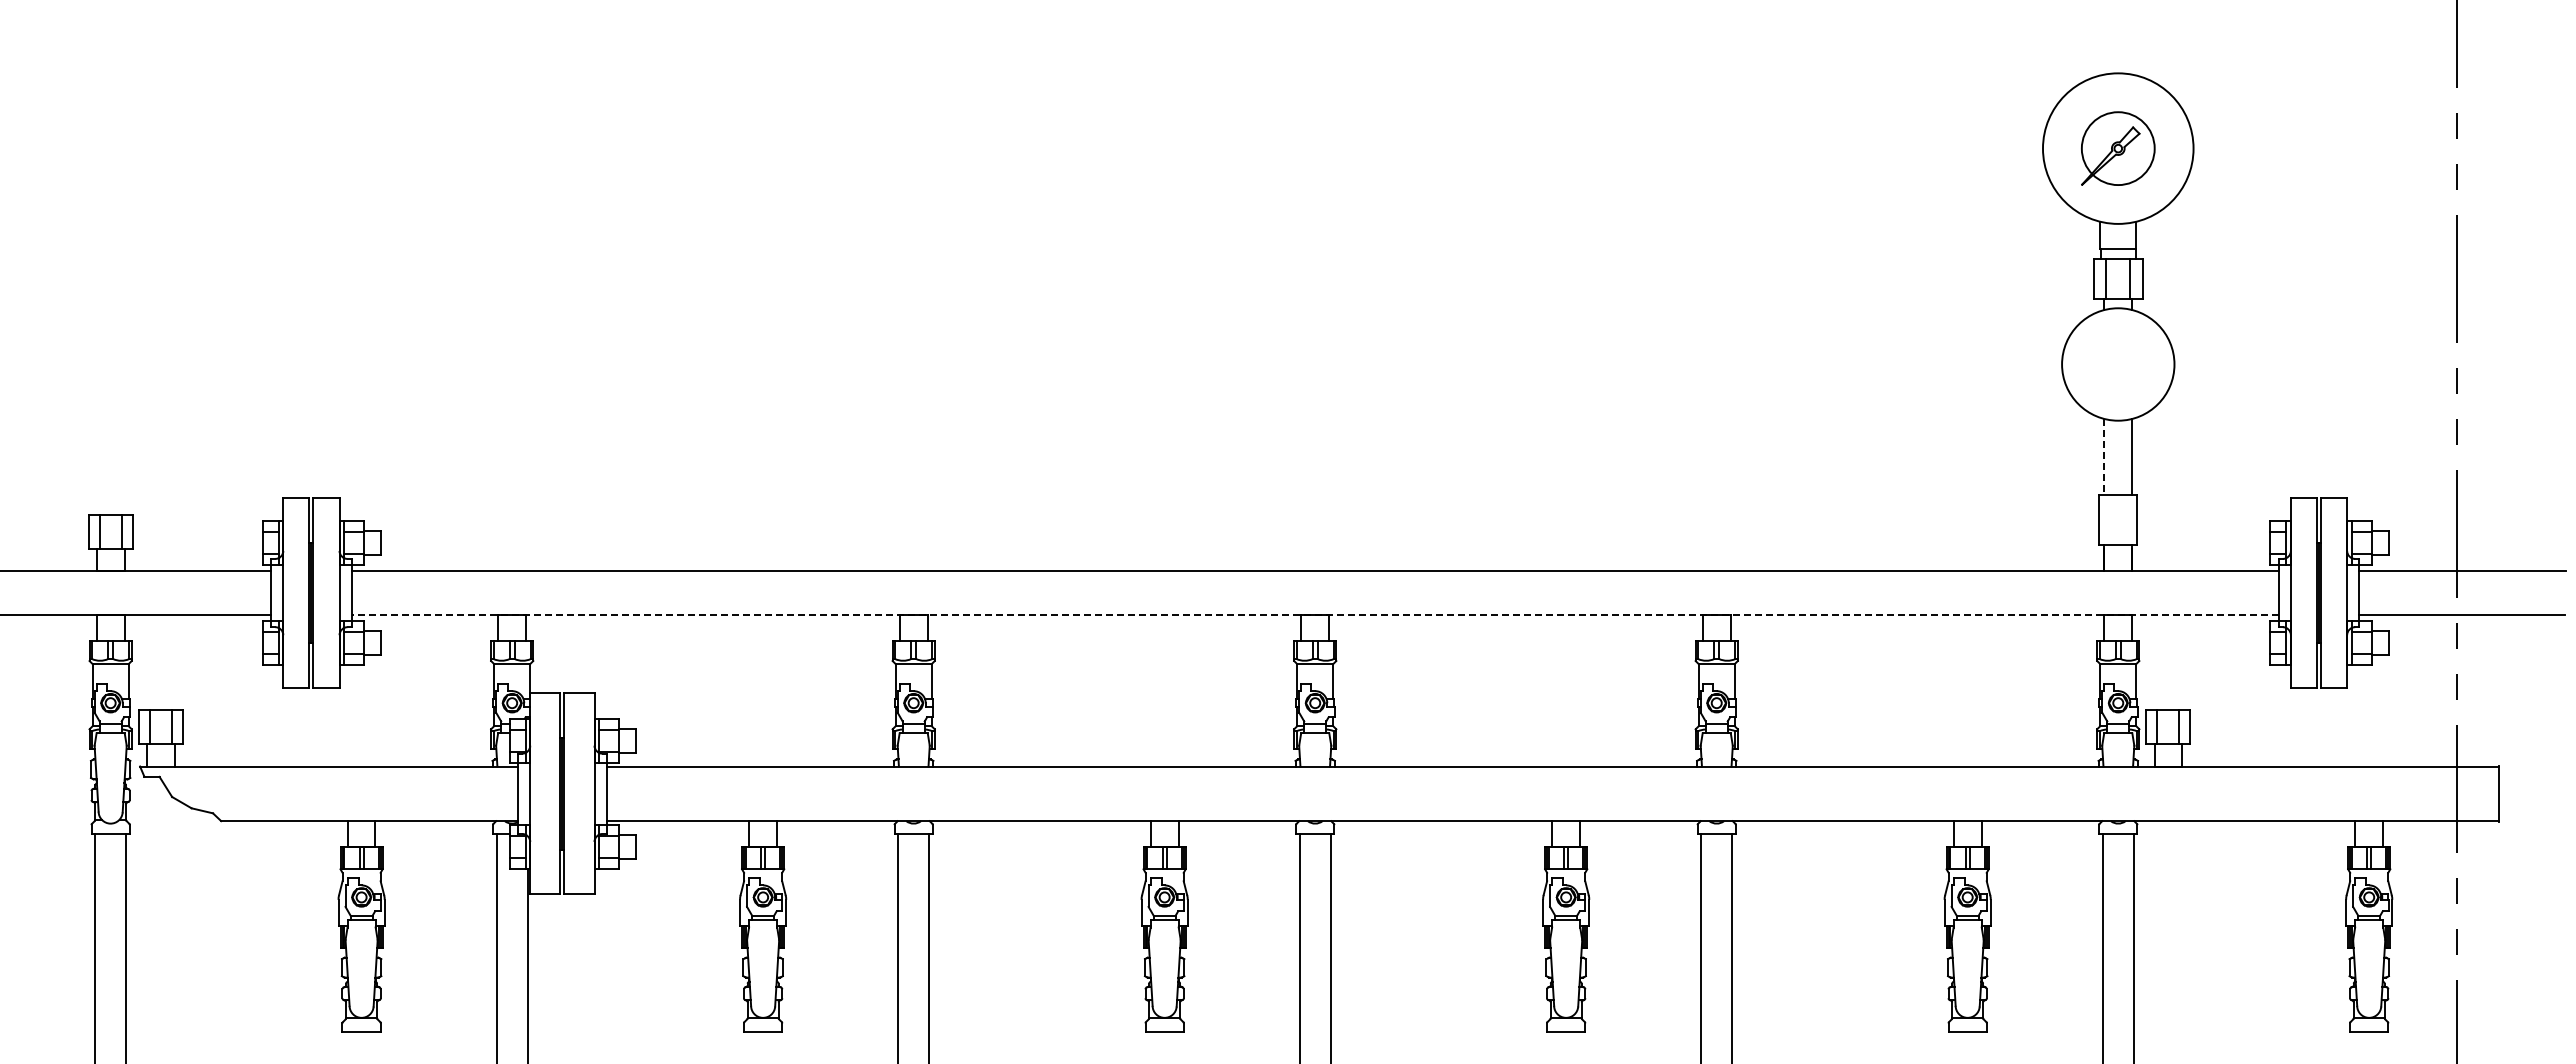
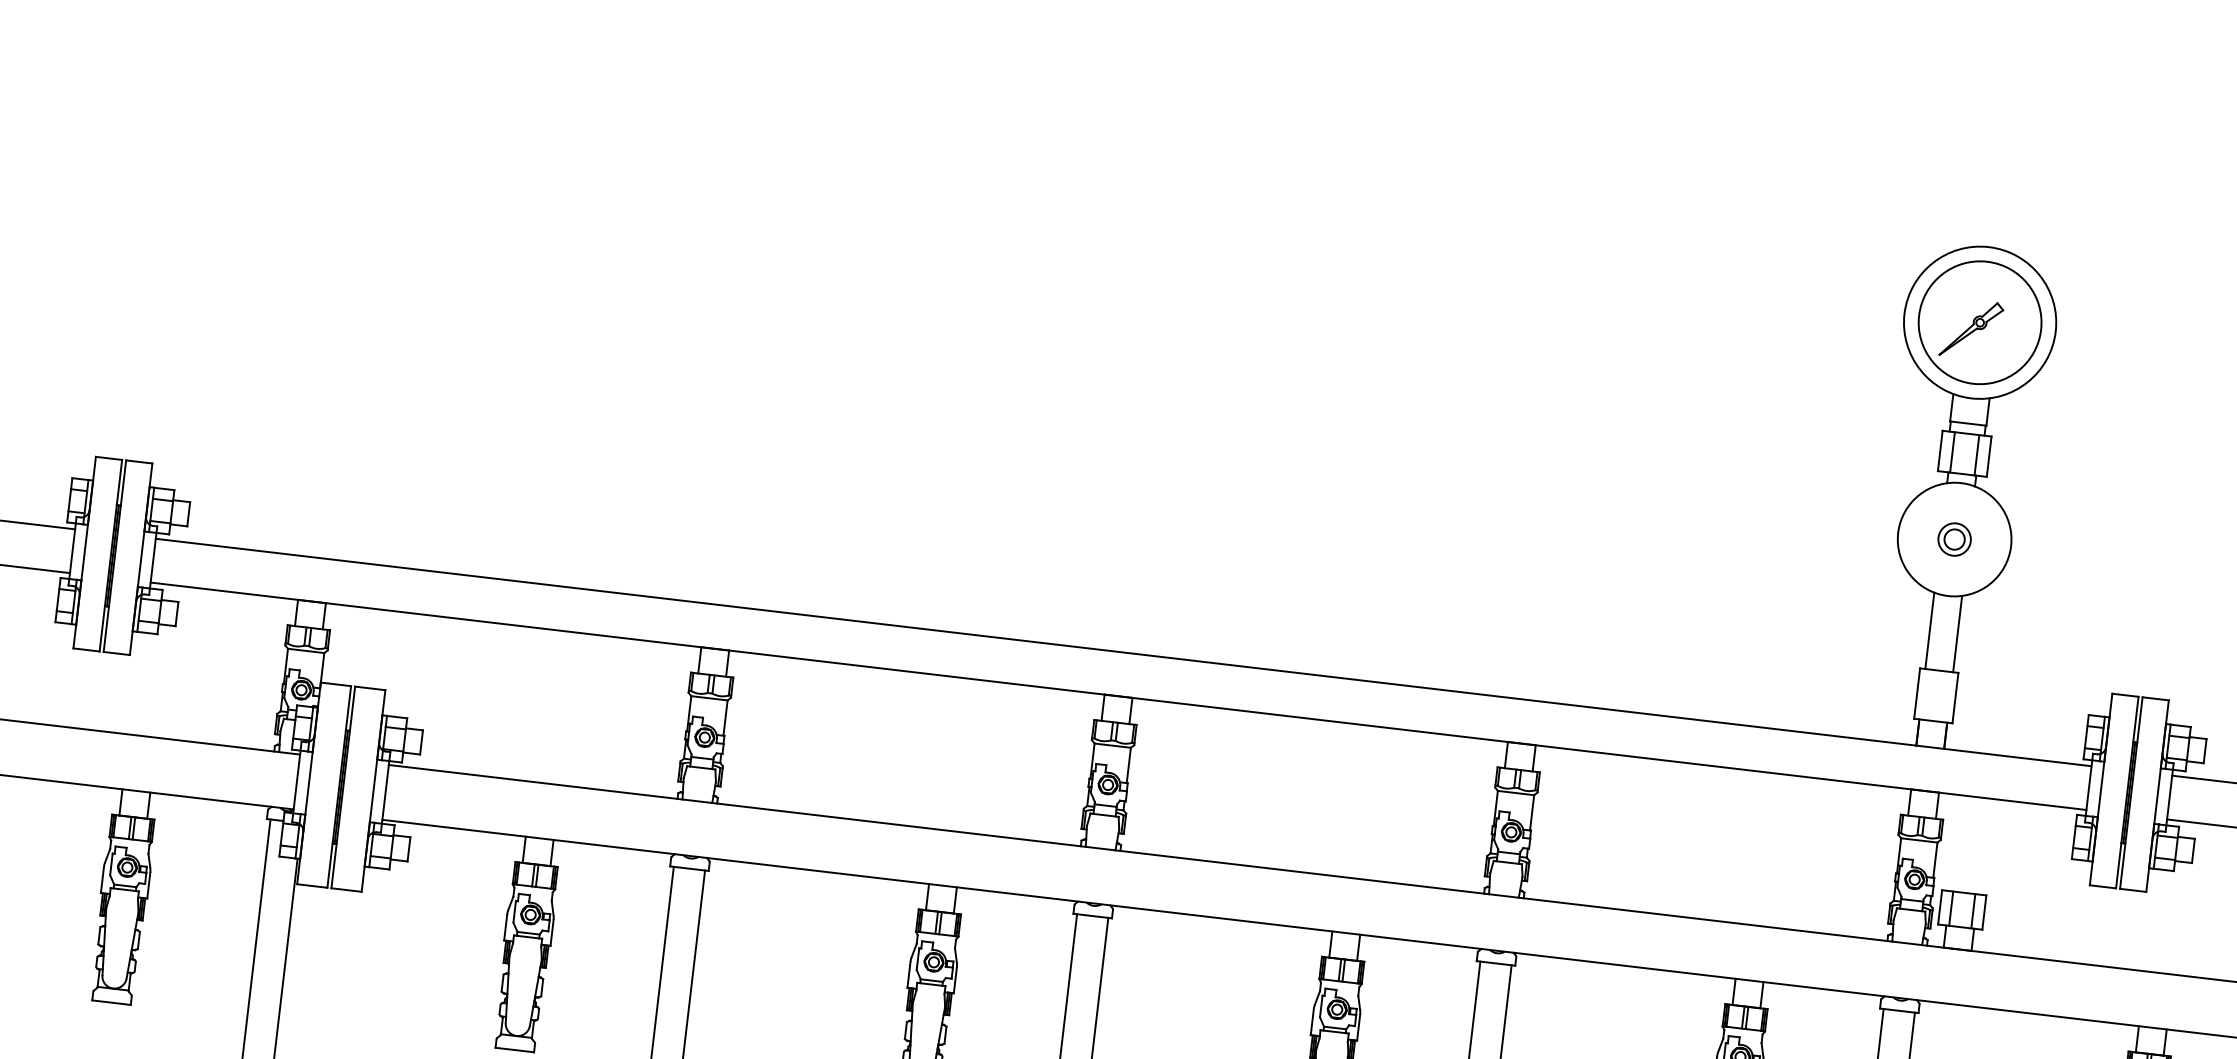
circle: (2118, 148) -> (1980, 322), size x1.67
part: (2118, 364) -> (1954, 539), added
line: (2104, 457) -> (1929, 631), dashed -> solid
line: (1315, 614) -> (1118, 695), dashed -> solid

